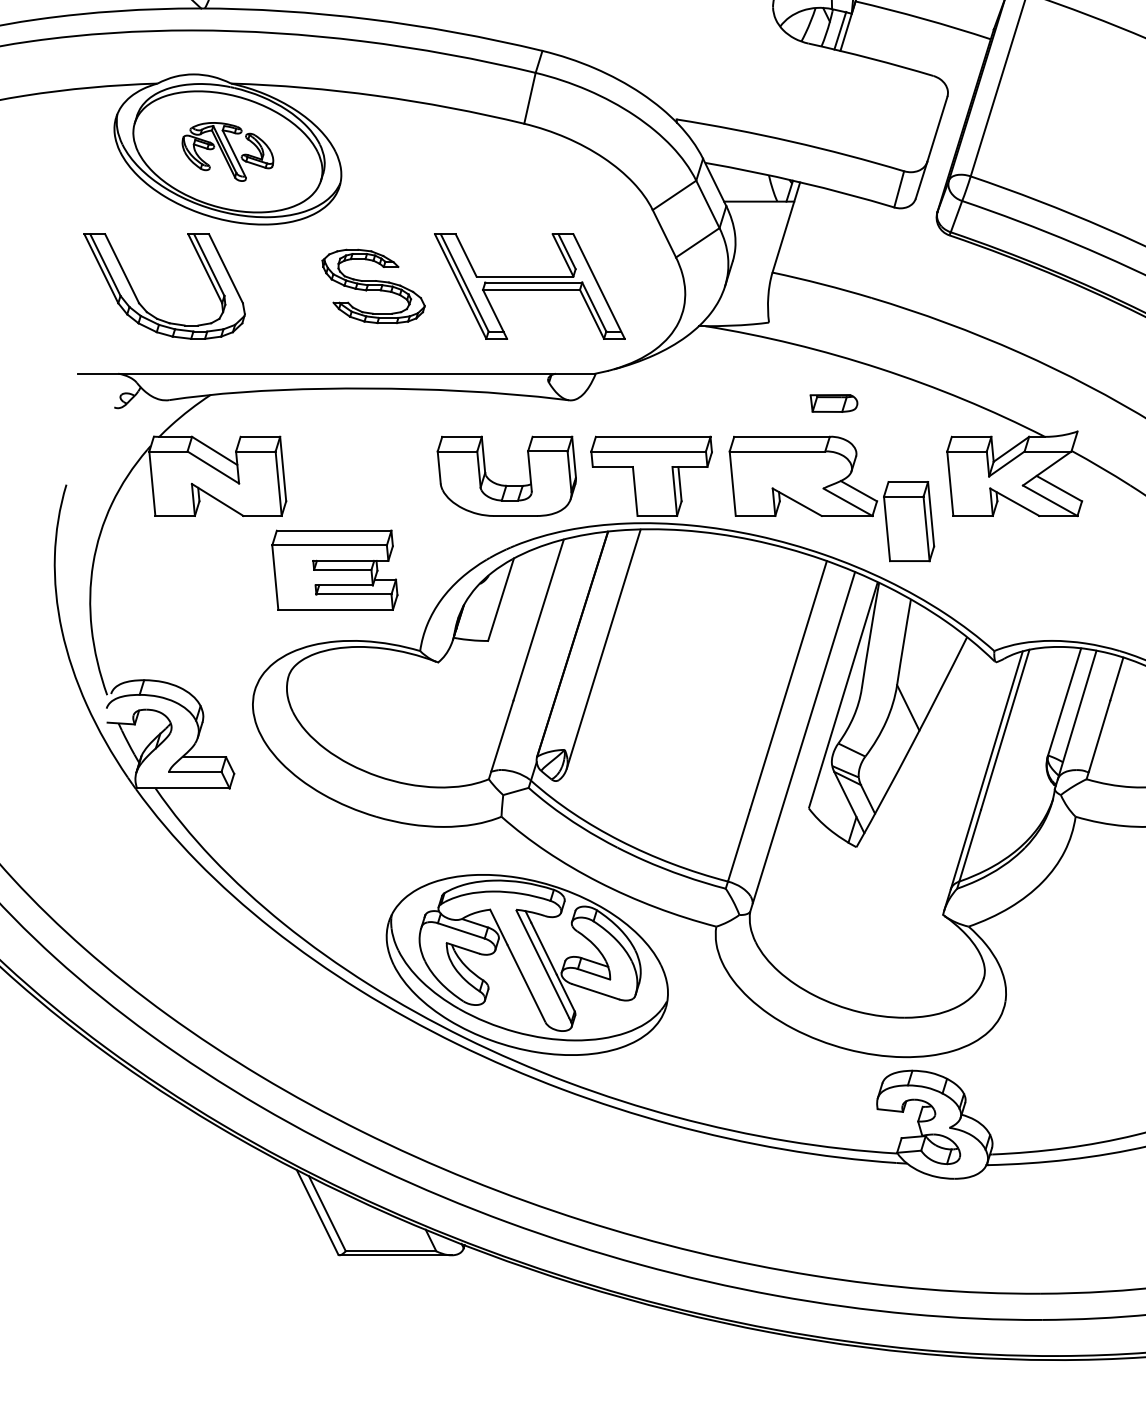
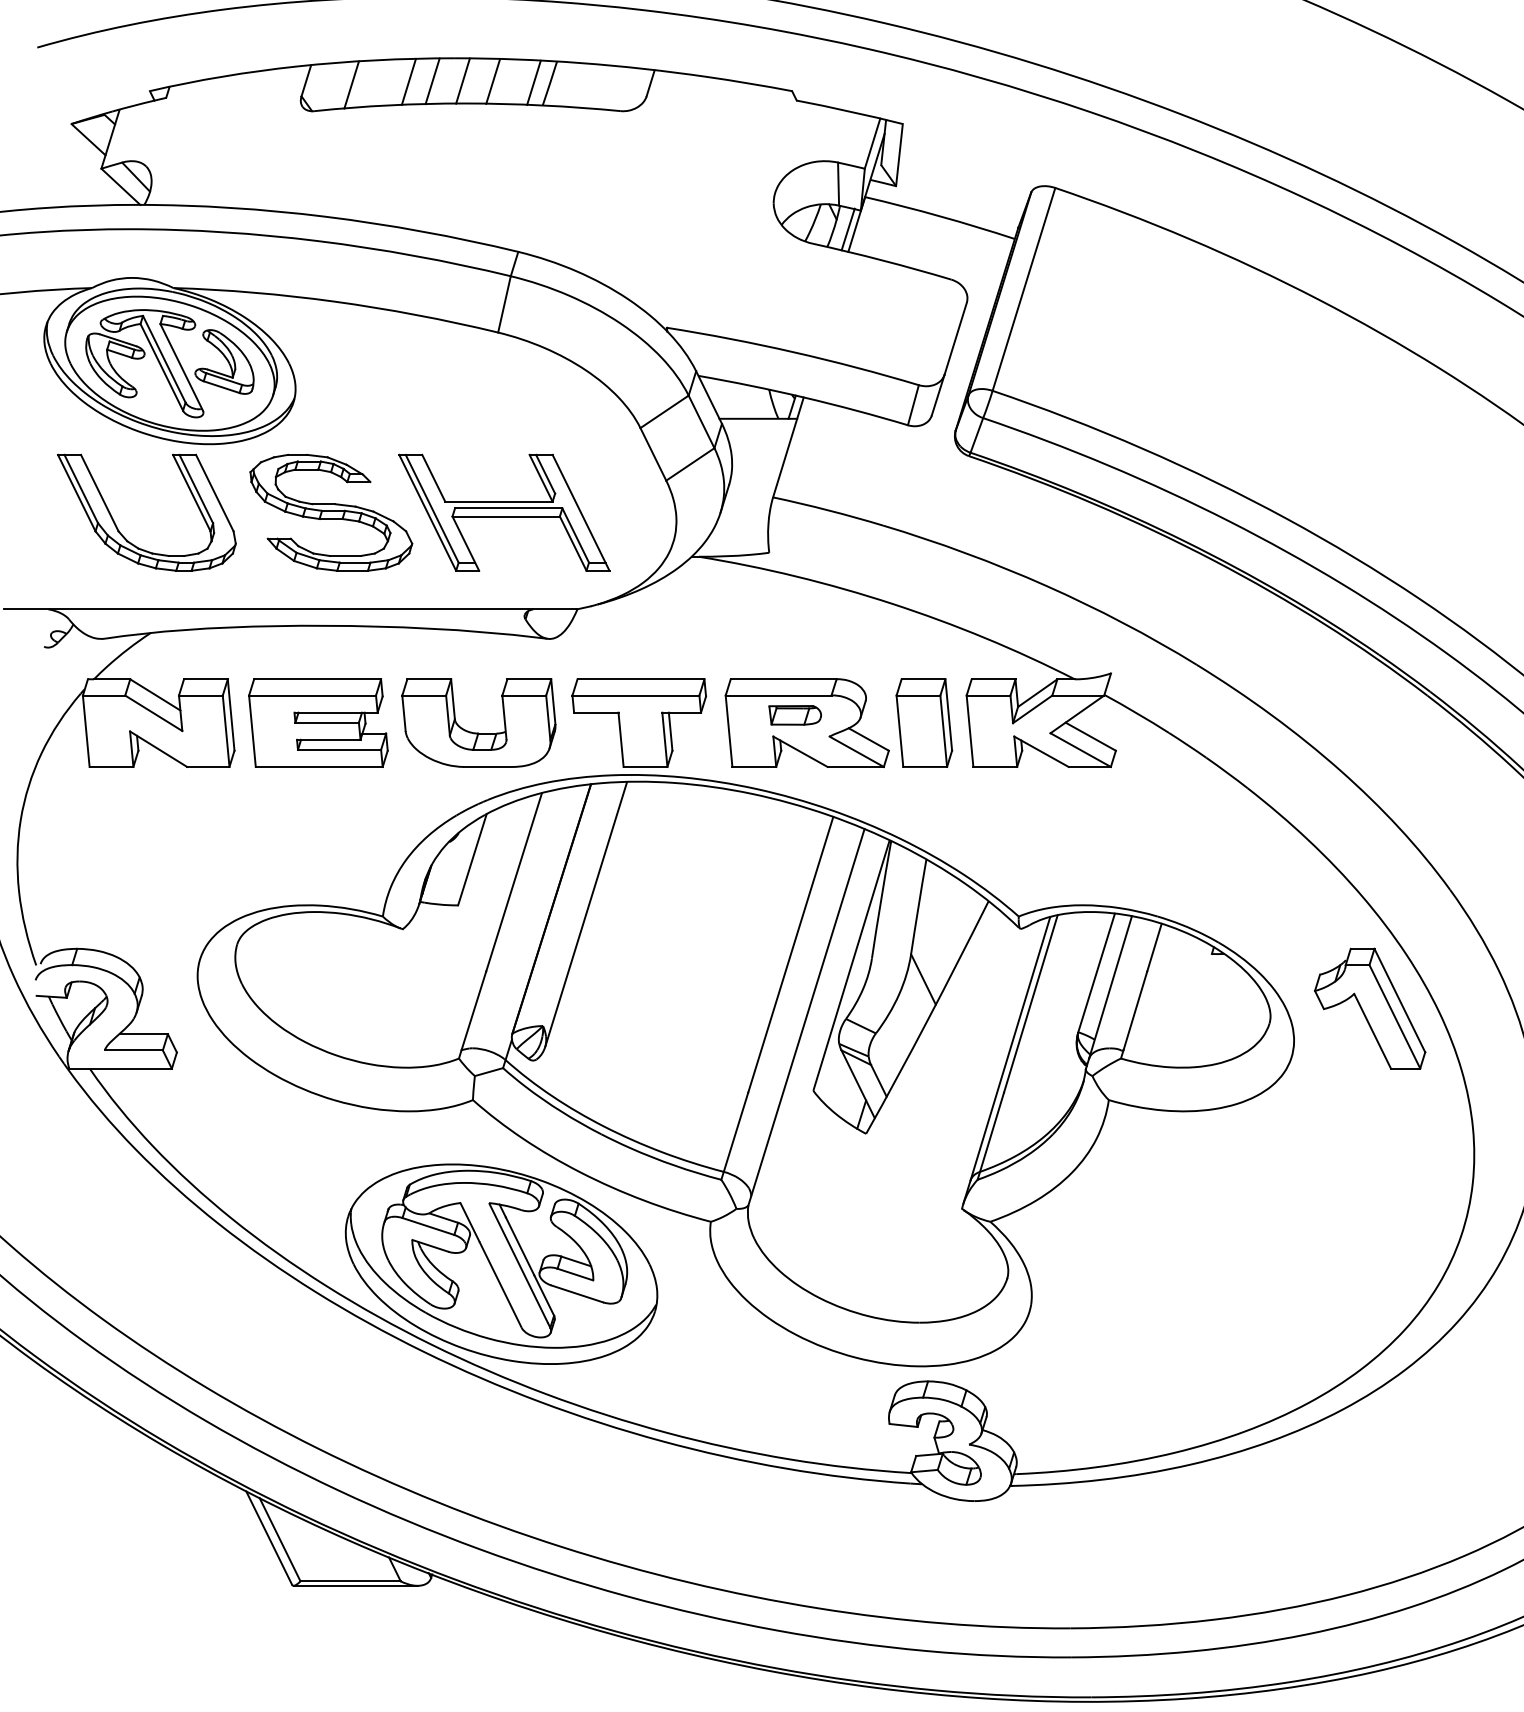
part: (227, 151) -> (169, 363), size x1.67
part: (373, 286) -> (331, 512), size x1.43
part: (138, 298) -> (117, 526), moved
part: (833, 403) -> (794, 715), moved
part: (909, 520) -> (924, 722), moved
part: (334, 569) -> (318, 722), moved

